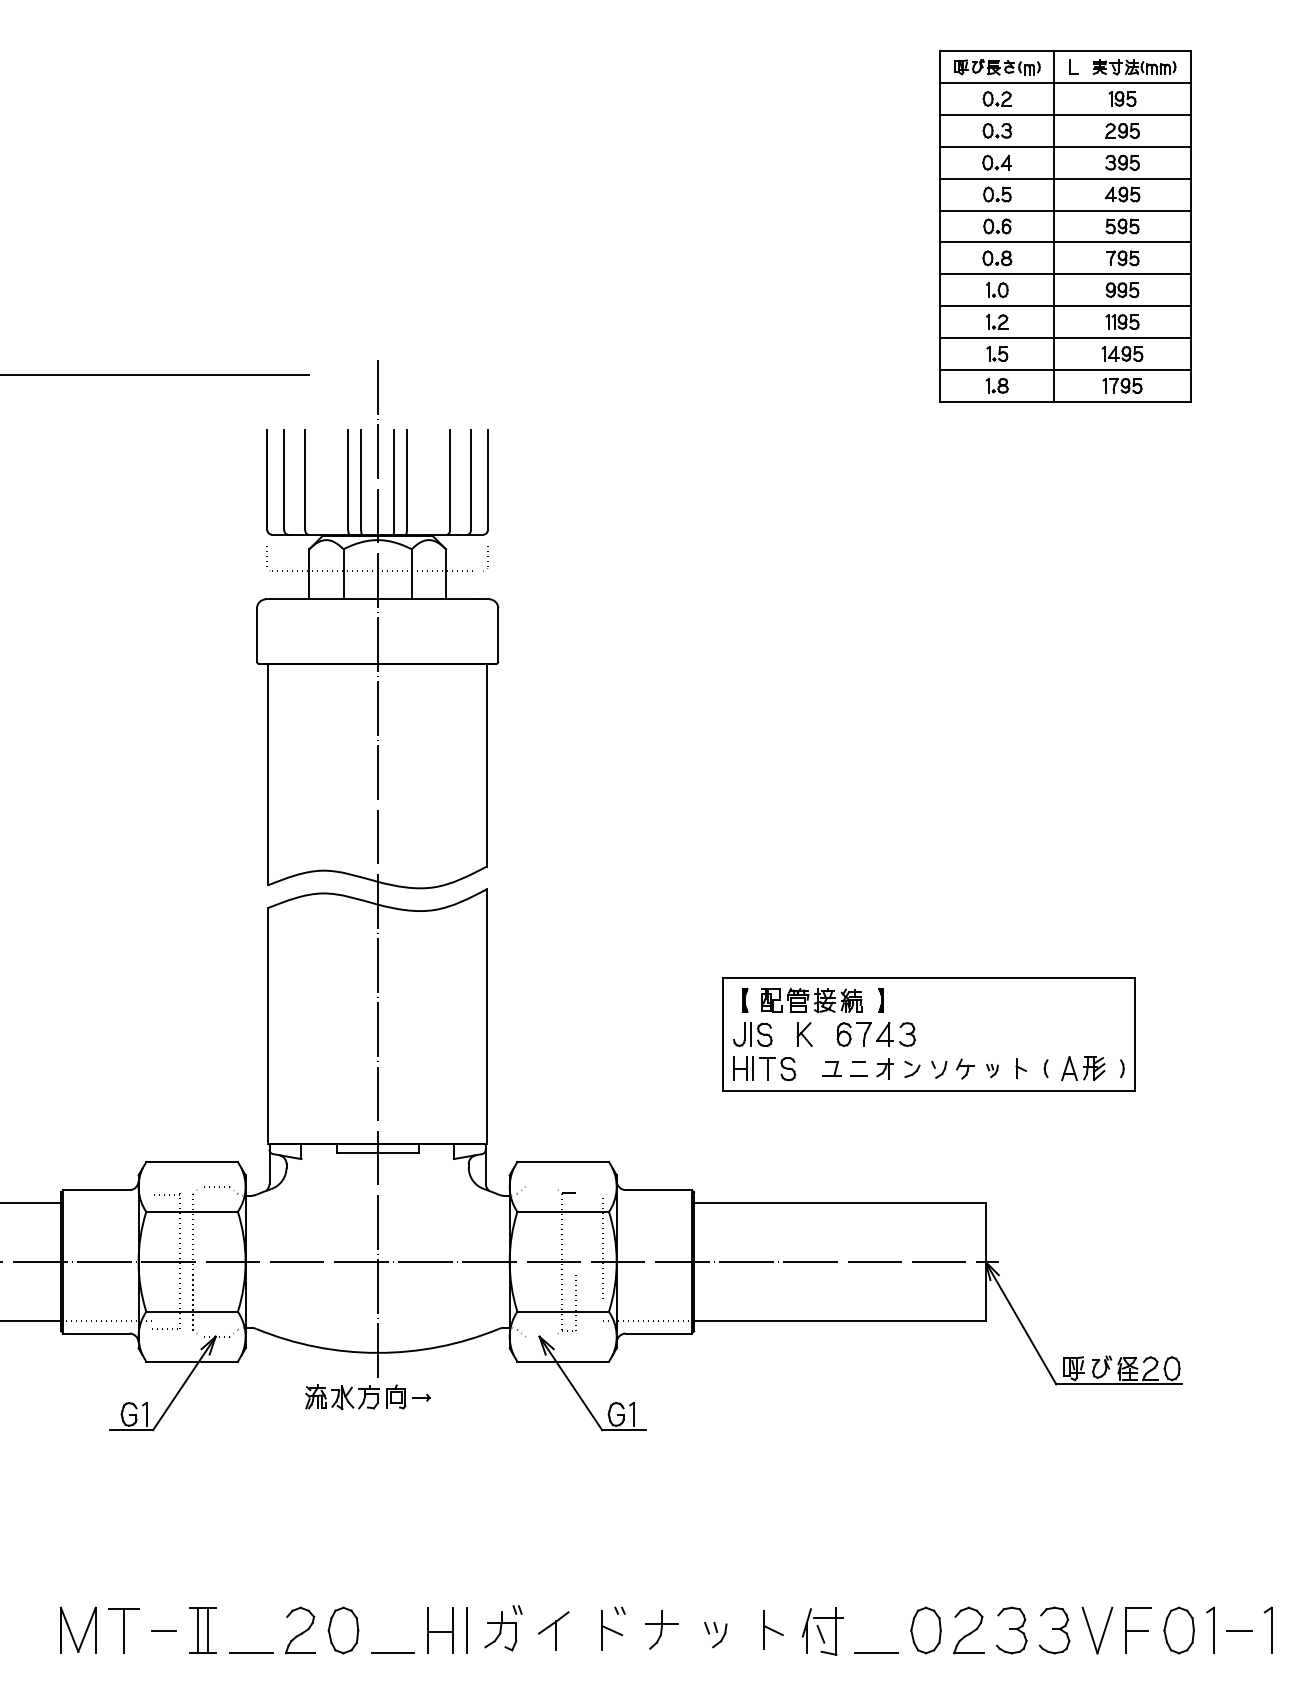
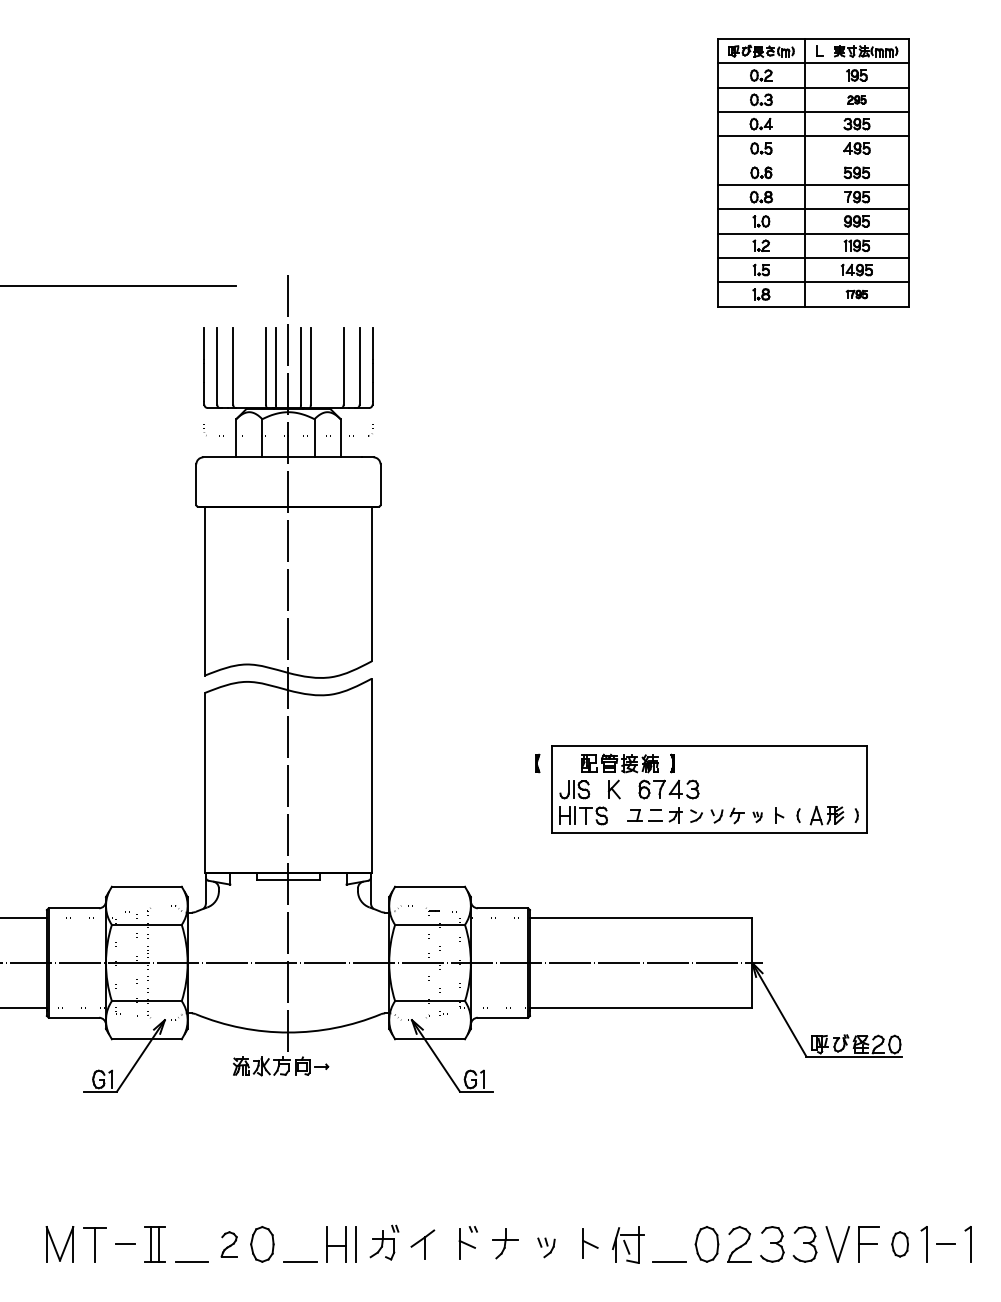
part: (1122, 130) -> (856, 99), size x0.7
line: (1065, 210) -> (813, 160), removed
part: (1122, 385) -> (856, 294), size x0.7
part: (745, 1000) -> (537, 763), moved
part: (299, 1630) -> (228, 1244), size x0.7
part: (1178, 1630) -> (899, 1244), size x0.7

